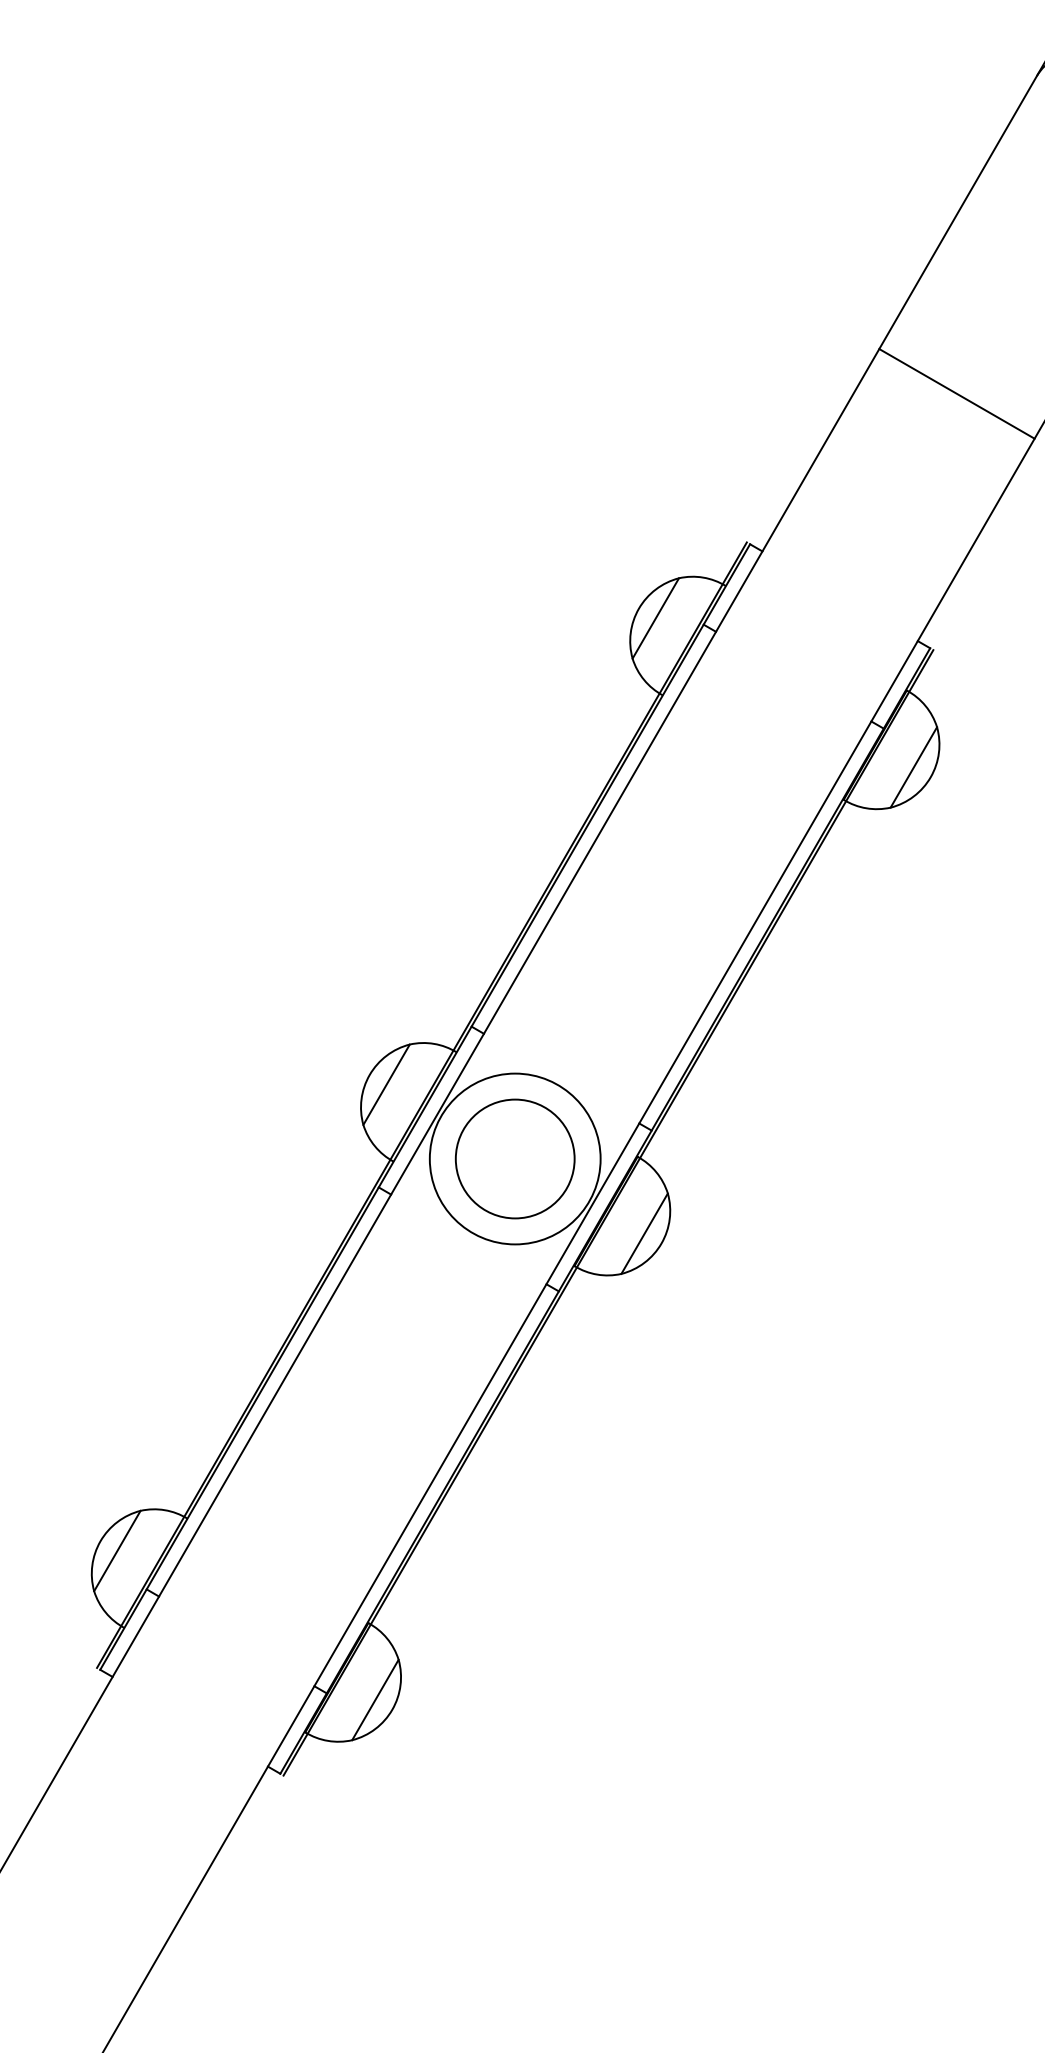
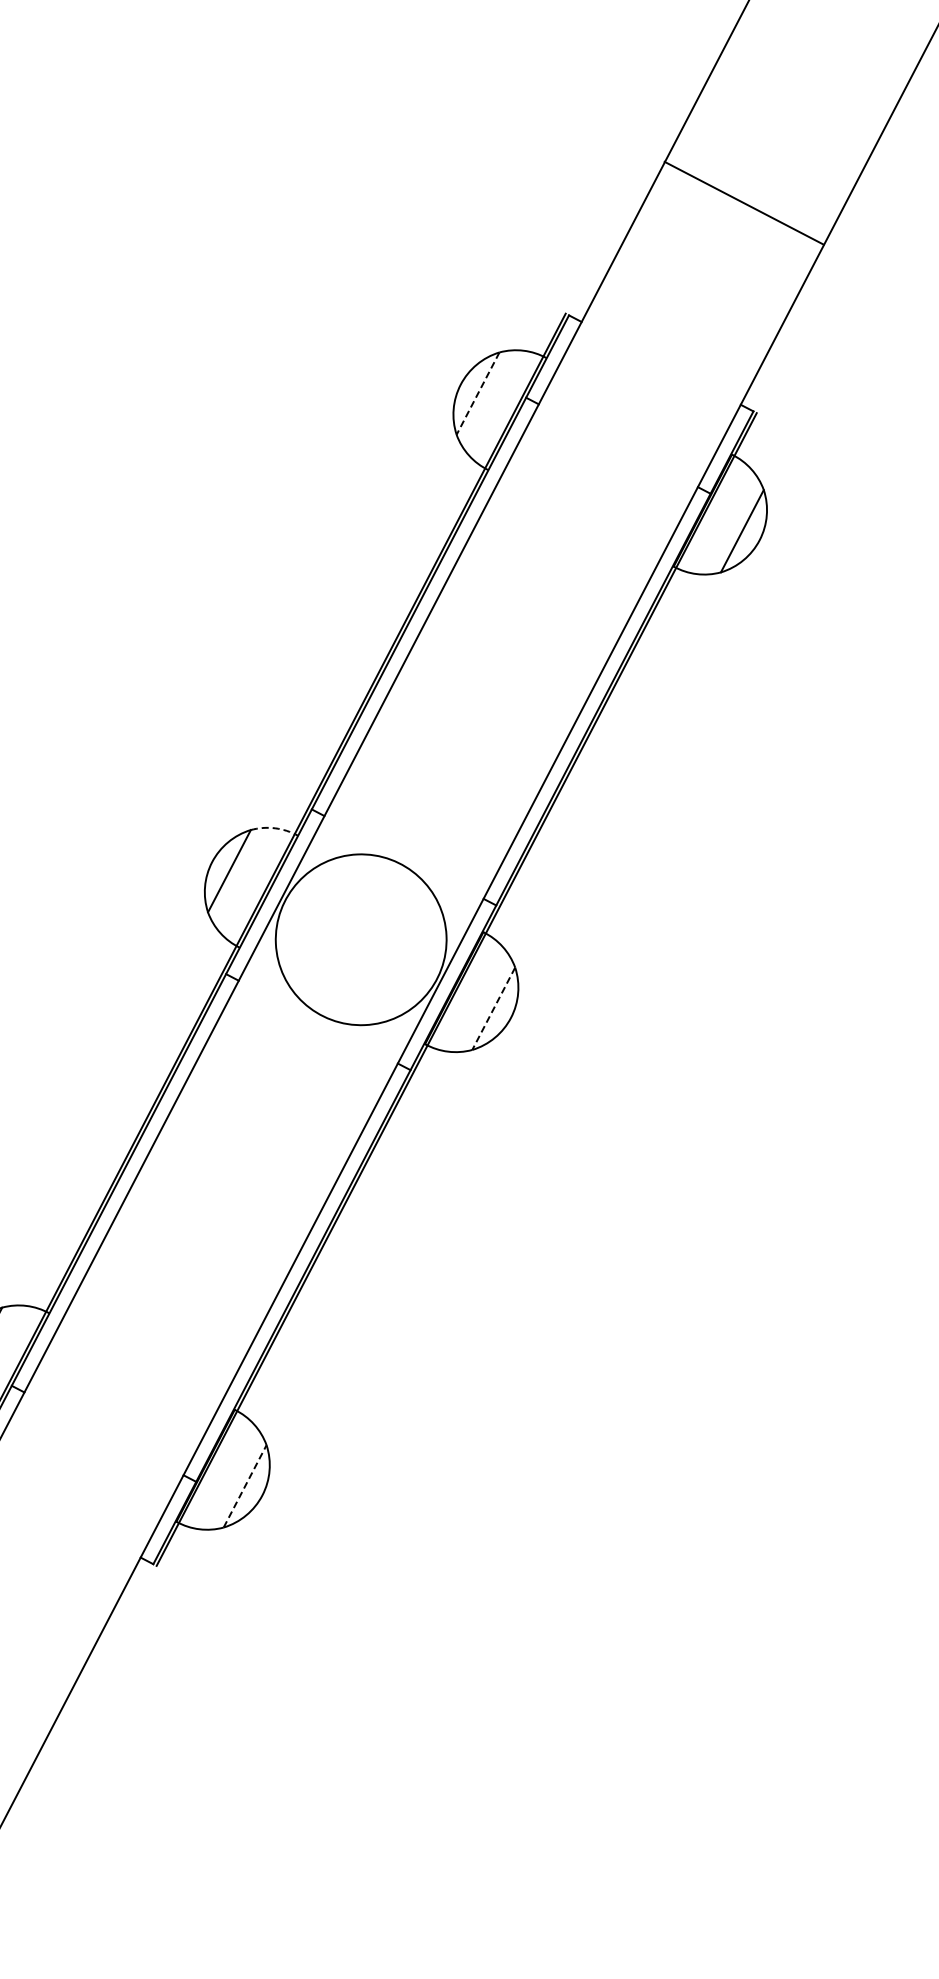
line: (956, 393) -> (743, 202), moved
line: (655, 618) -> (477, 393), solid -> dashed
arc: (434, 1043) -> (275, 827), solid -> dashed
circle: (514, 1158) -> (360, 939), removed
line: (644, 1234) -> (493, 1009), solid -> dashed
line: (375, 1699) -> (245, 1485), solid -> dashed

